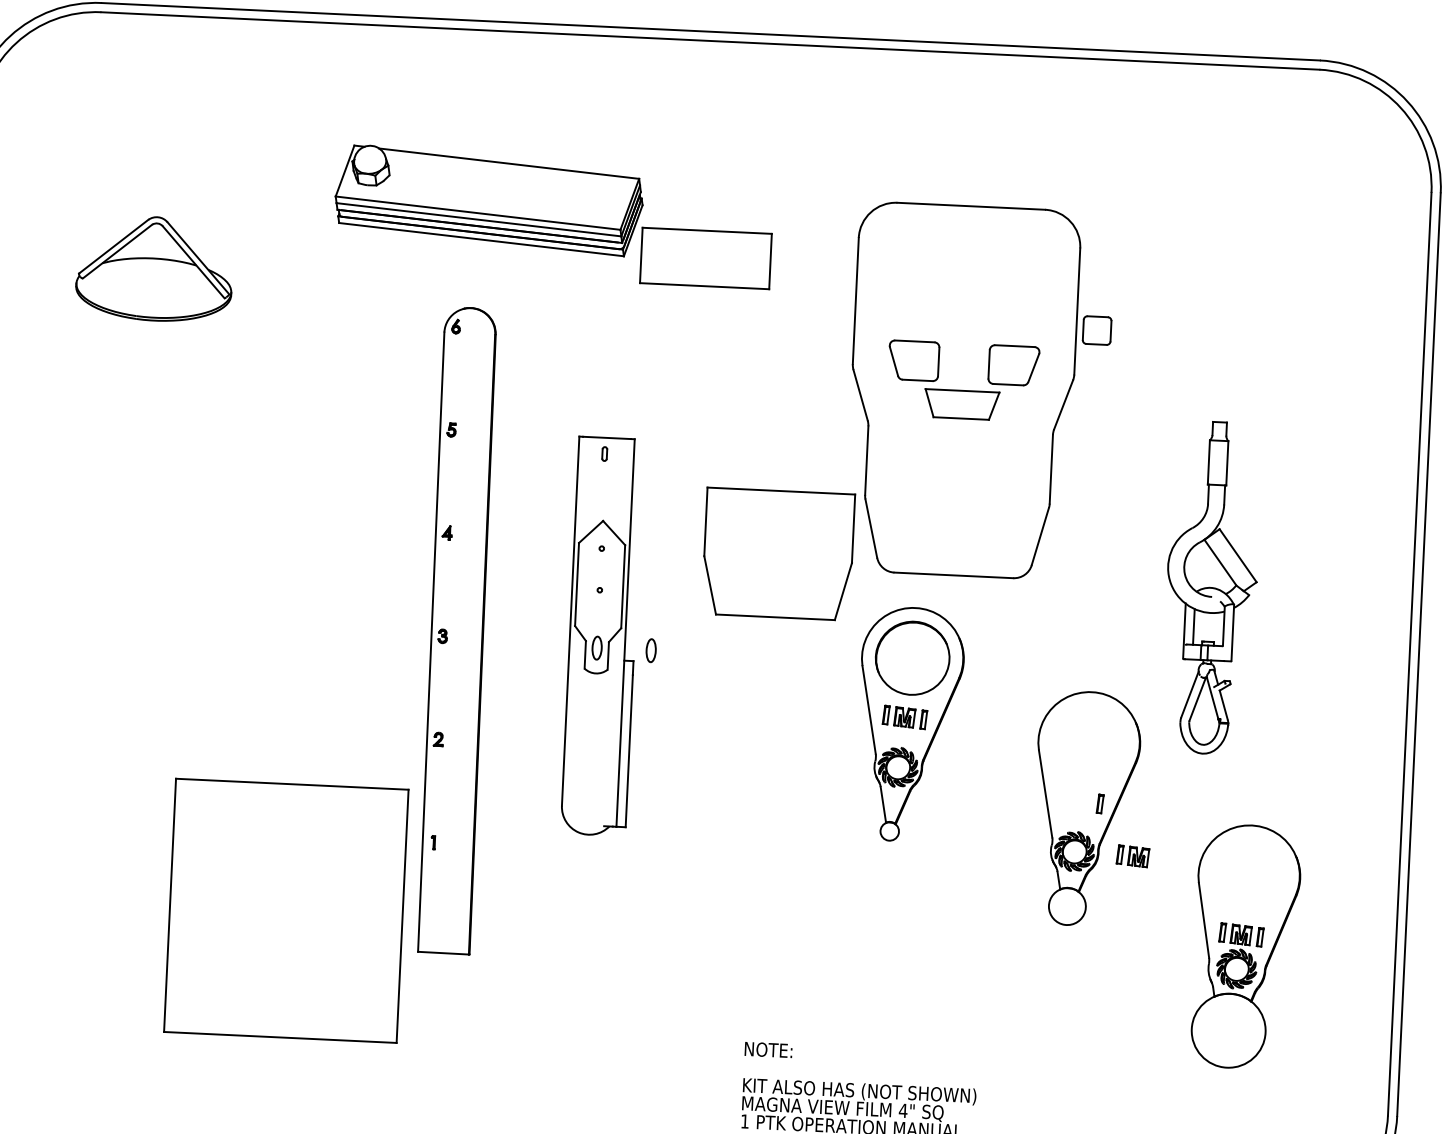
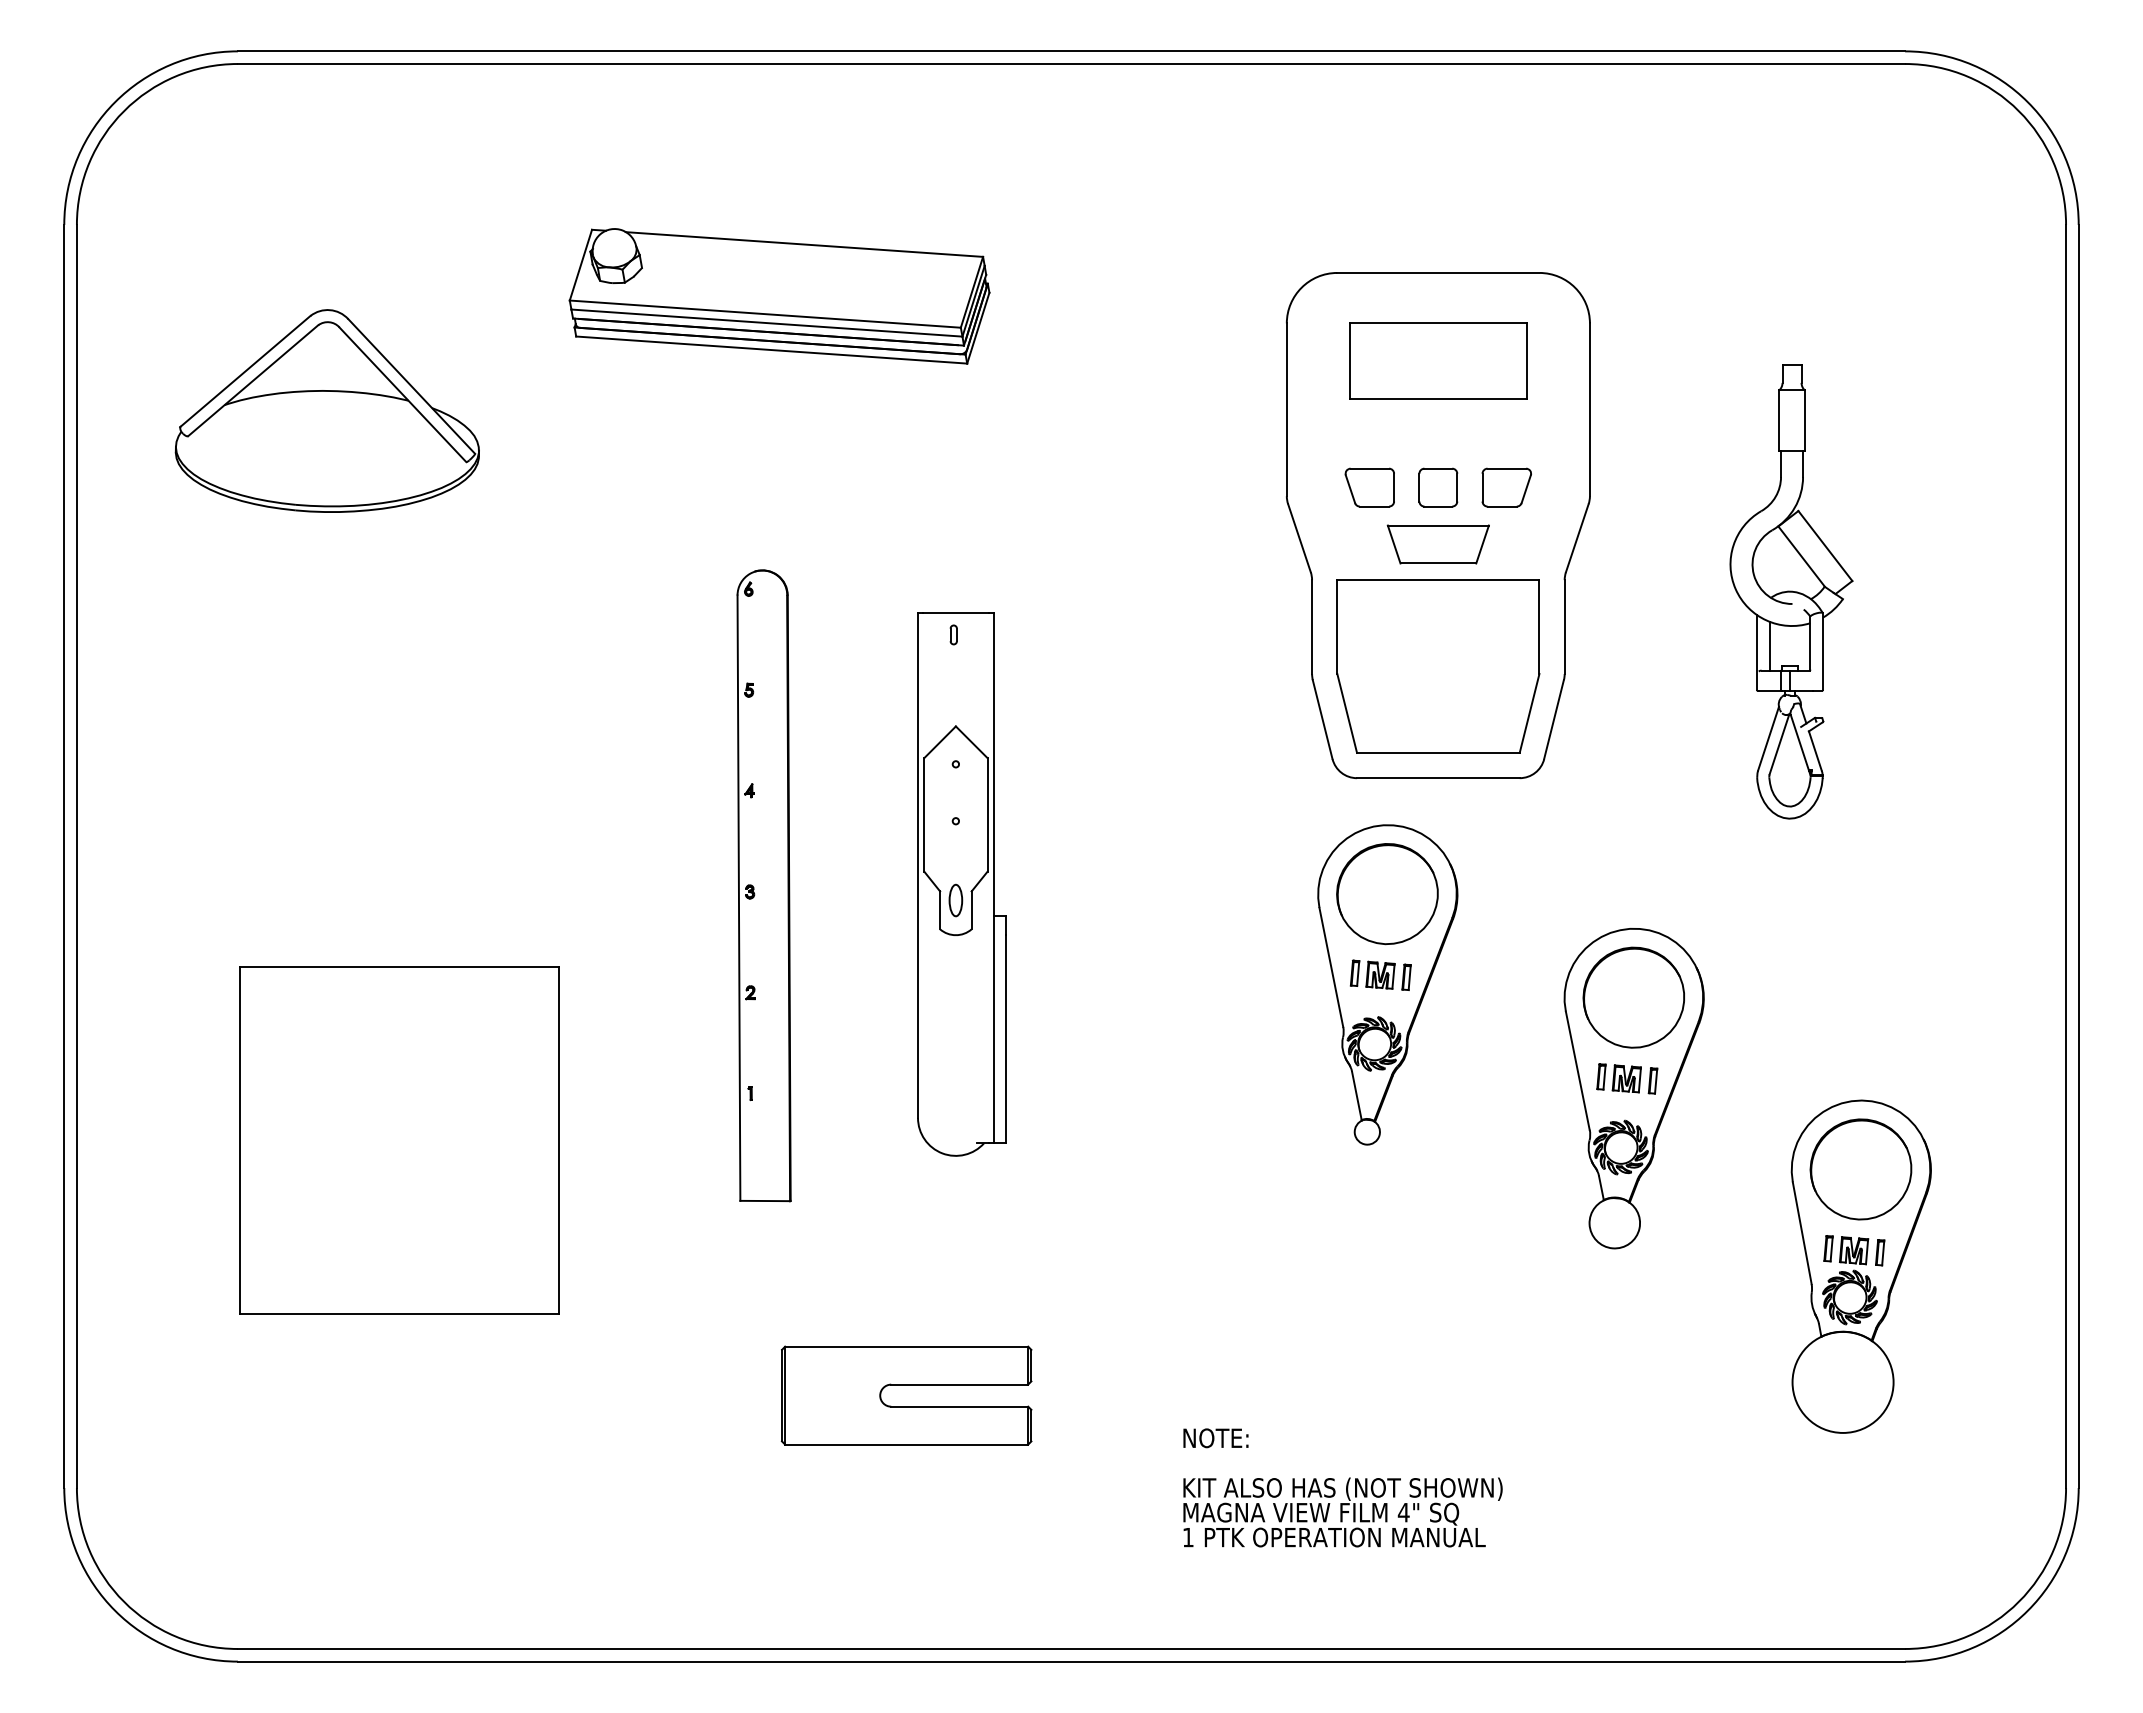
part: (706, 257) -> (1438, 360), moved
part: (154, 268) -> (326, 410), size x1.43
part: (1097, 330) -> (1438, 487), moved
part: (913, 360) -> (1369, 487), size x0.71
part: (1013, 365) -> (1506, 487), size x0.71
part: (778, 554) -> (1438, 666), moved
part: (1211, 587) -> (1791, 591), moved
part: (457, 630) -> (763, 885), size x0.71
part: (650, 650) -> (1029, 900), removed
part: (1088, 742) -> (1633, 997), added
part: (1132, 856) -> (1618, 1078), moved
part: (1248, 875) -> (1860, 1169), added
part: (286, 910) -> (399, 1140), moved
part: (544, 1000) -> (906, 1385), added

